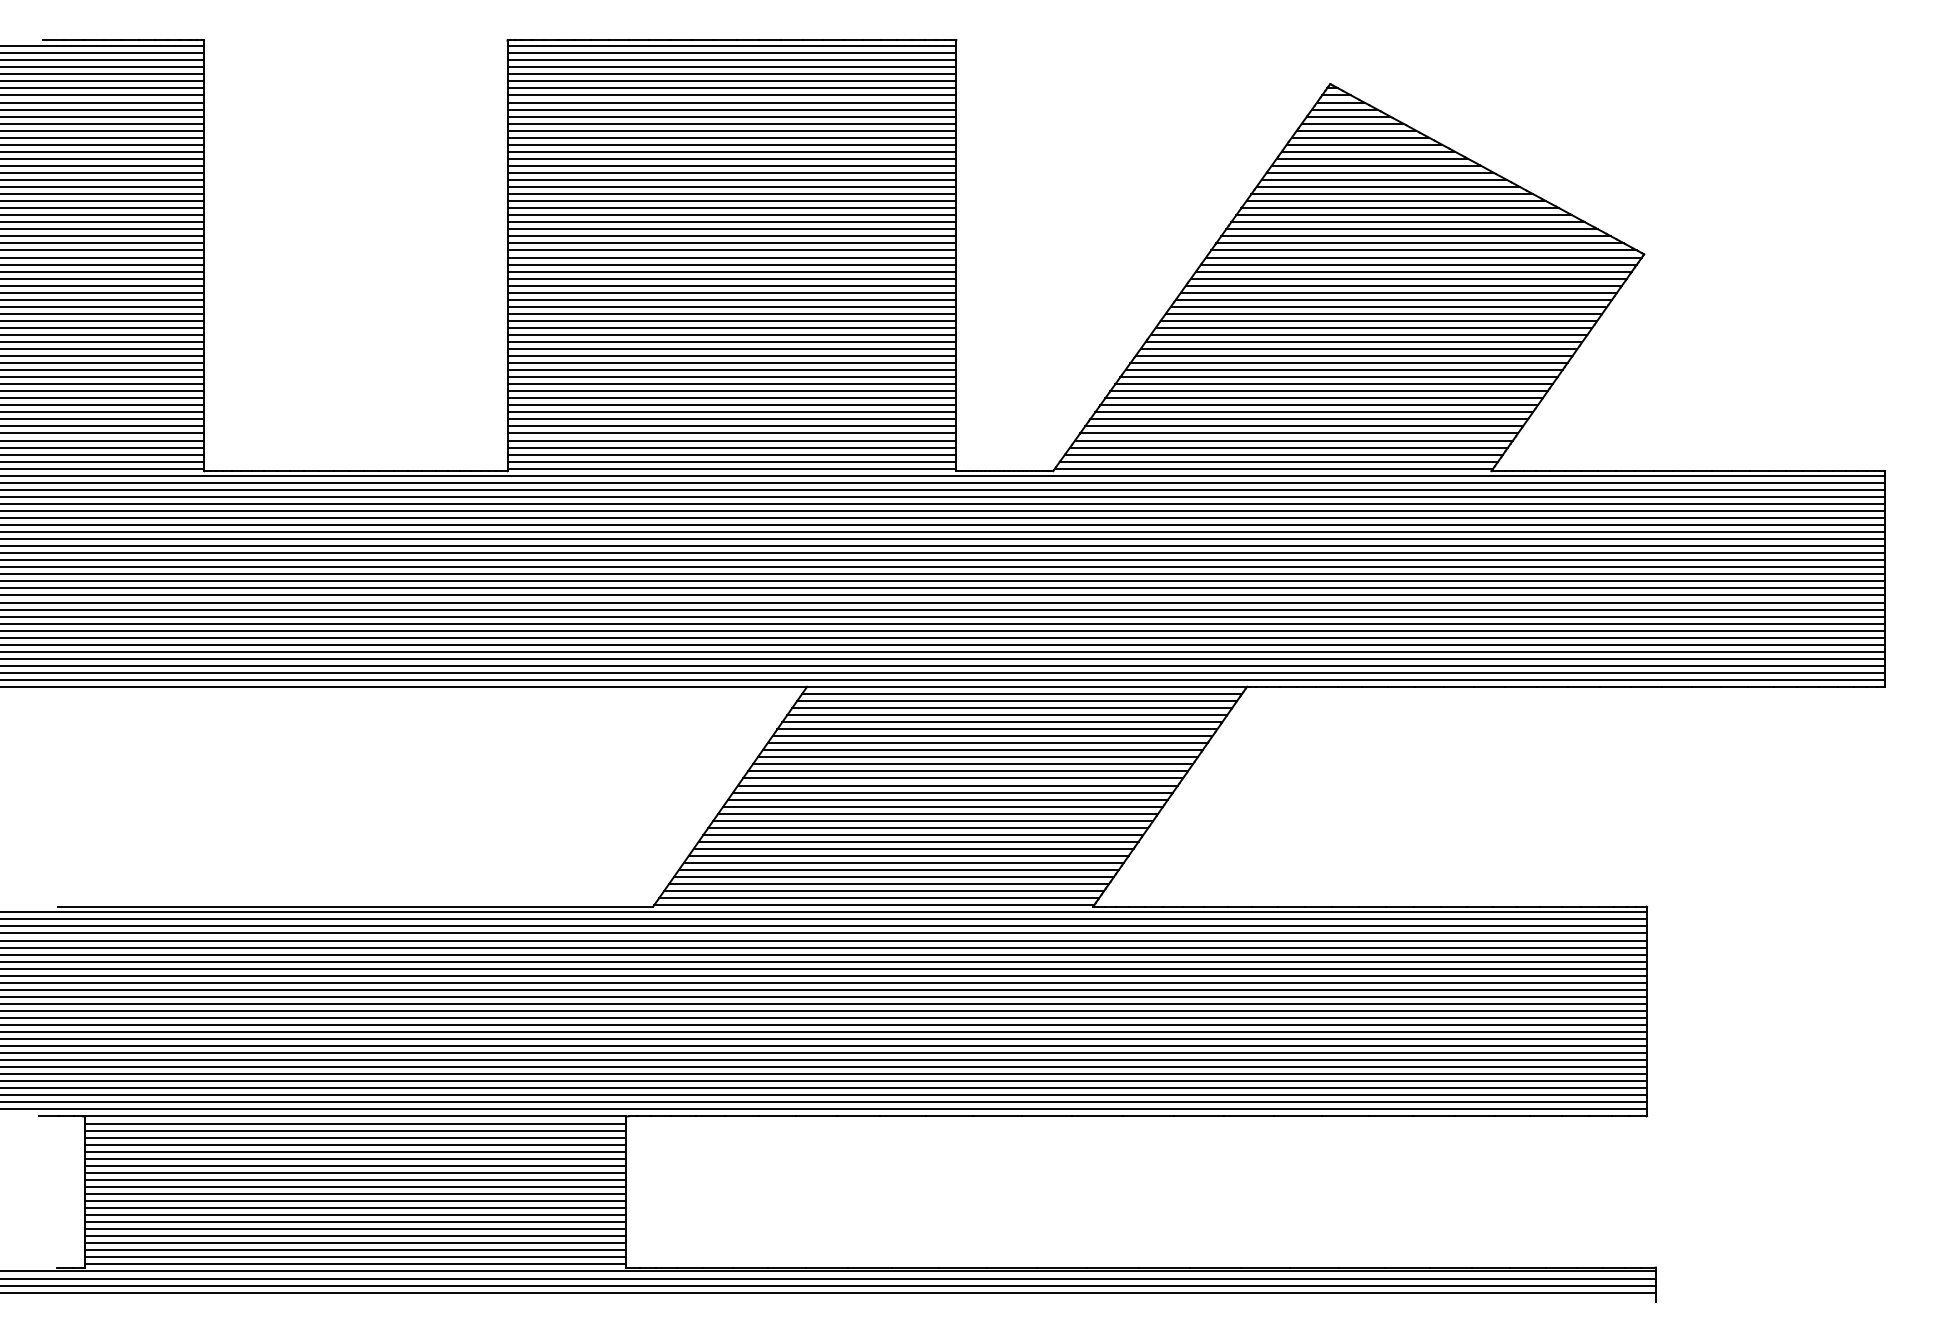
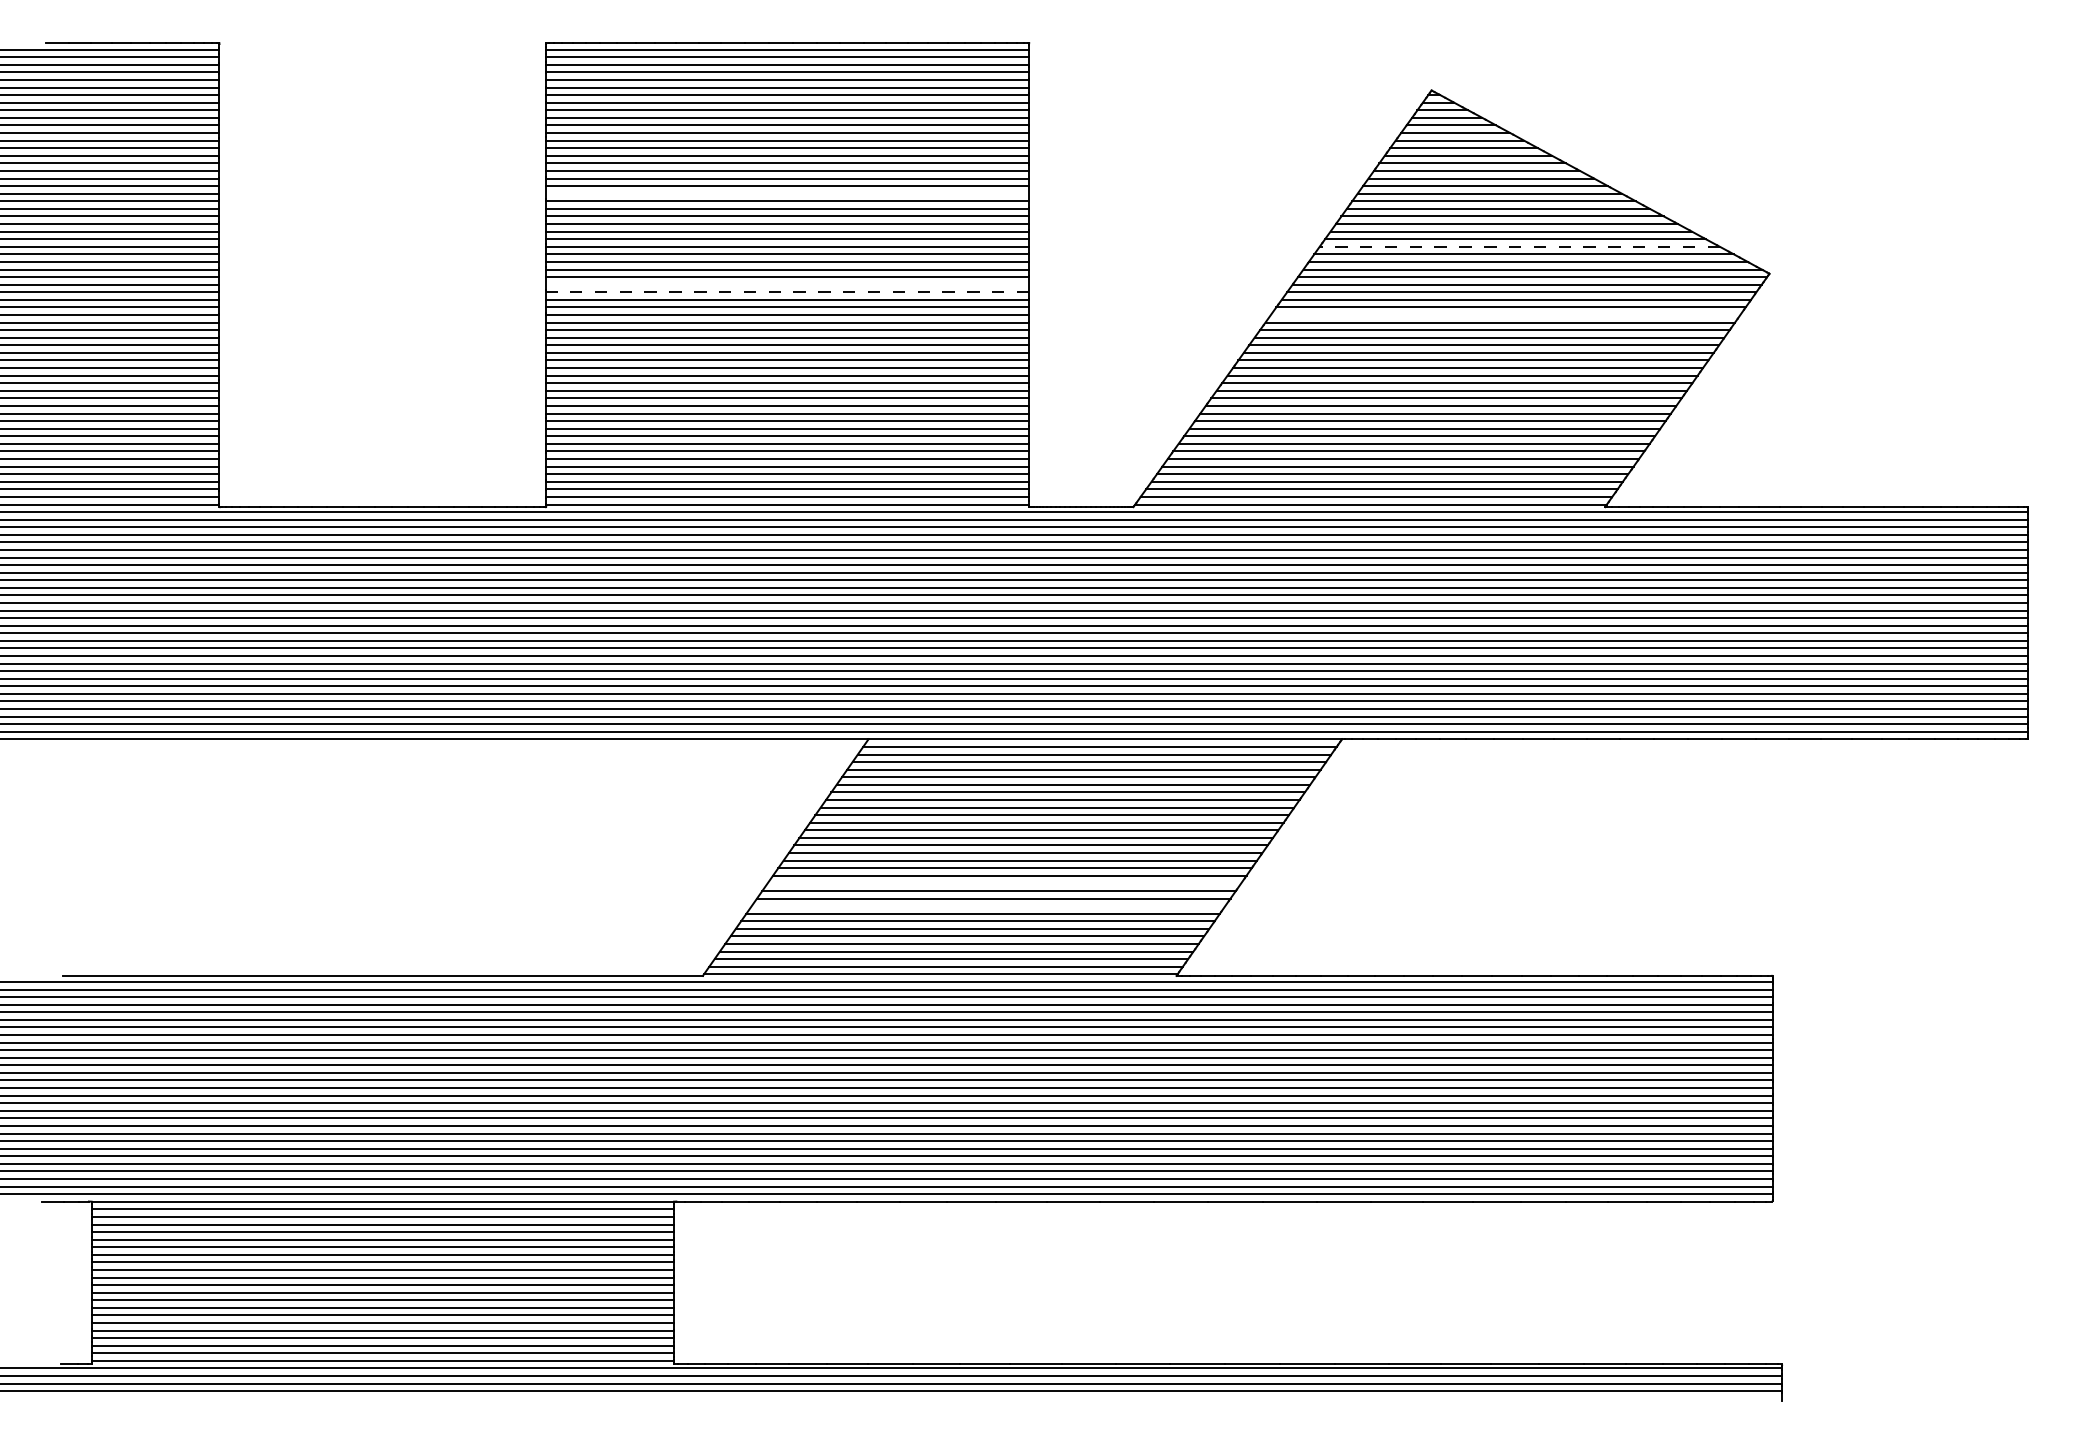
line: (731, 179) -> (787, 193), removed
line: (1411, 229) -> (1519, 246), solid -> dashed
line: (731, 264) -> (787, 284), removed
line: (731, 271) -> (787, 292), solid -> dashed
line: (1398, 293) -> (1505, 315), removed
line: (933, 820) -> (1004, 883), removed
line: (918, 842) -> (988, 906), removed

